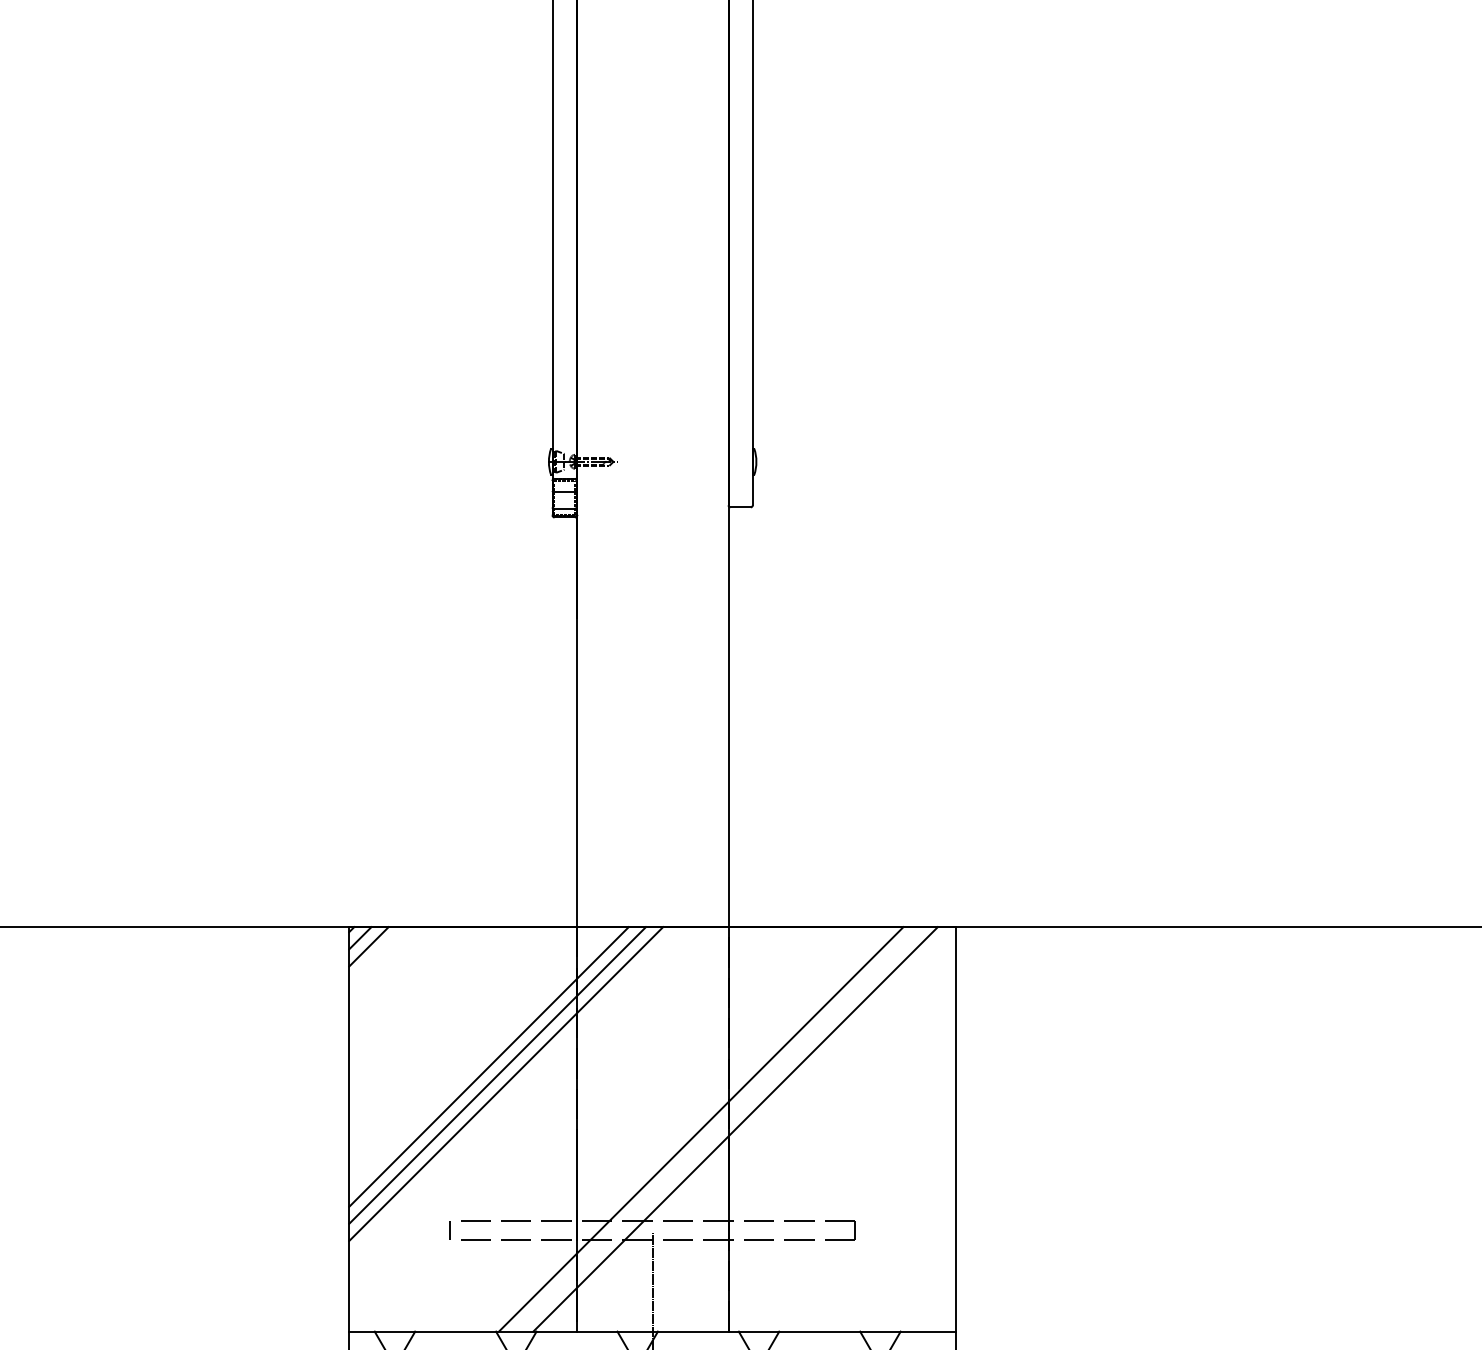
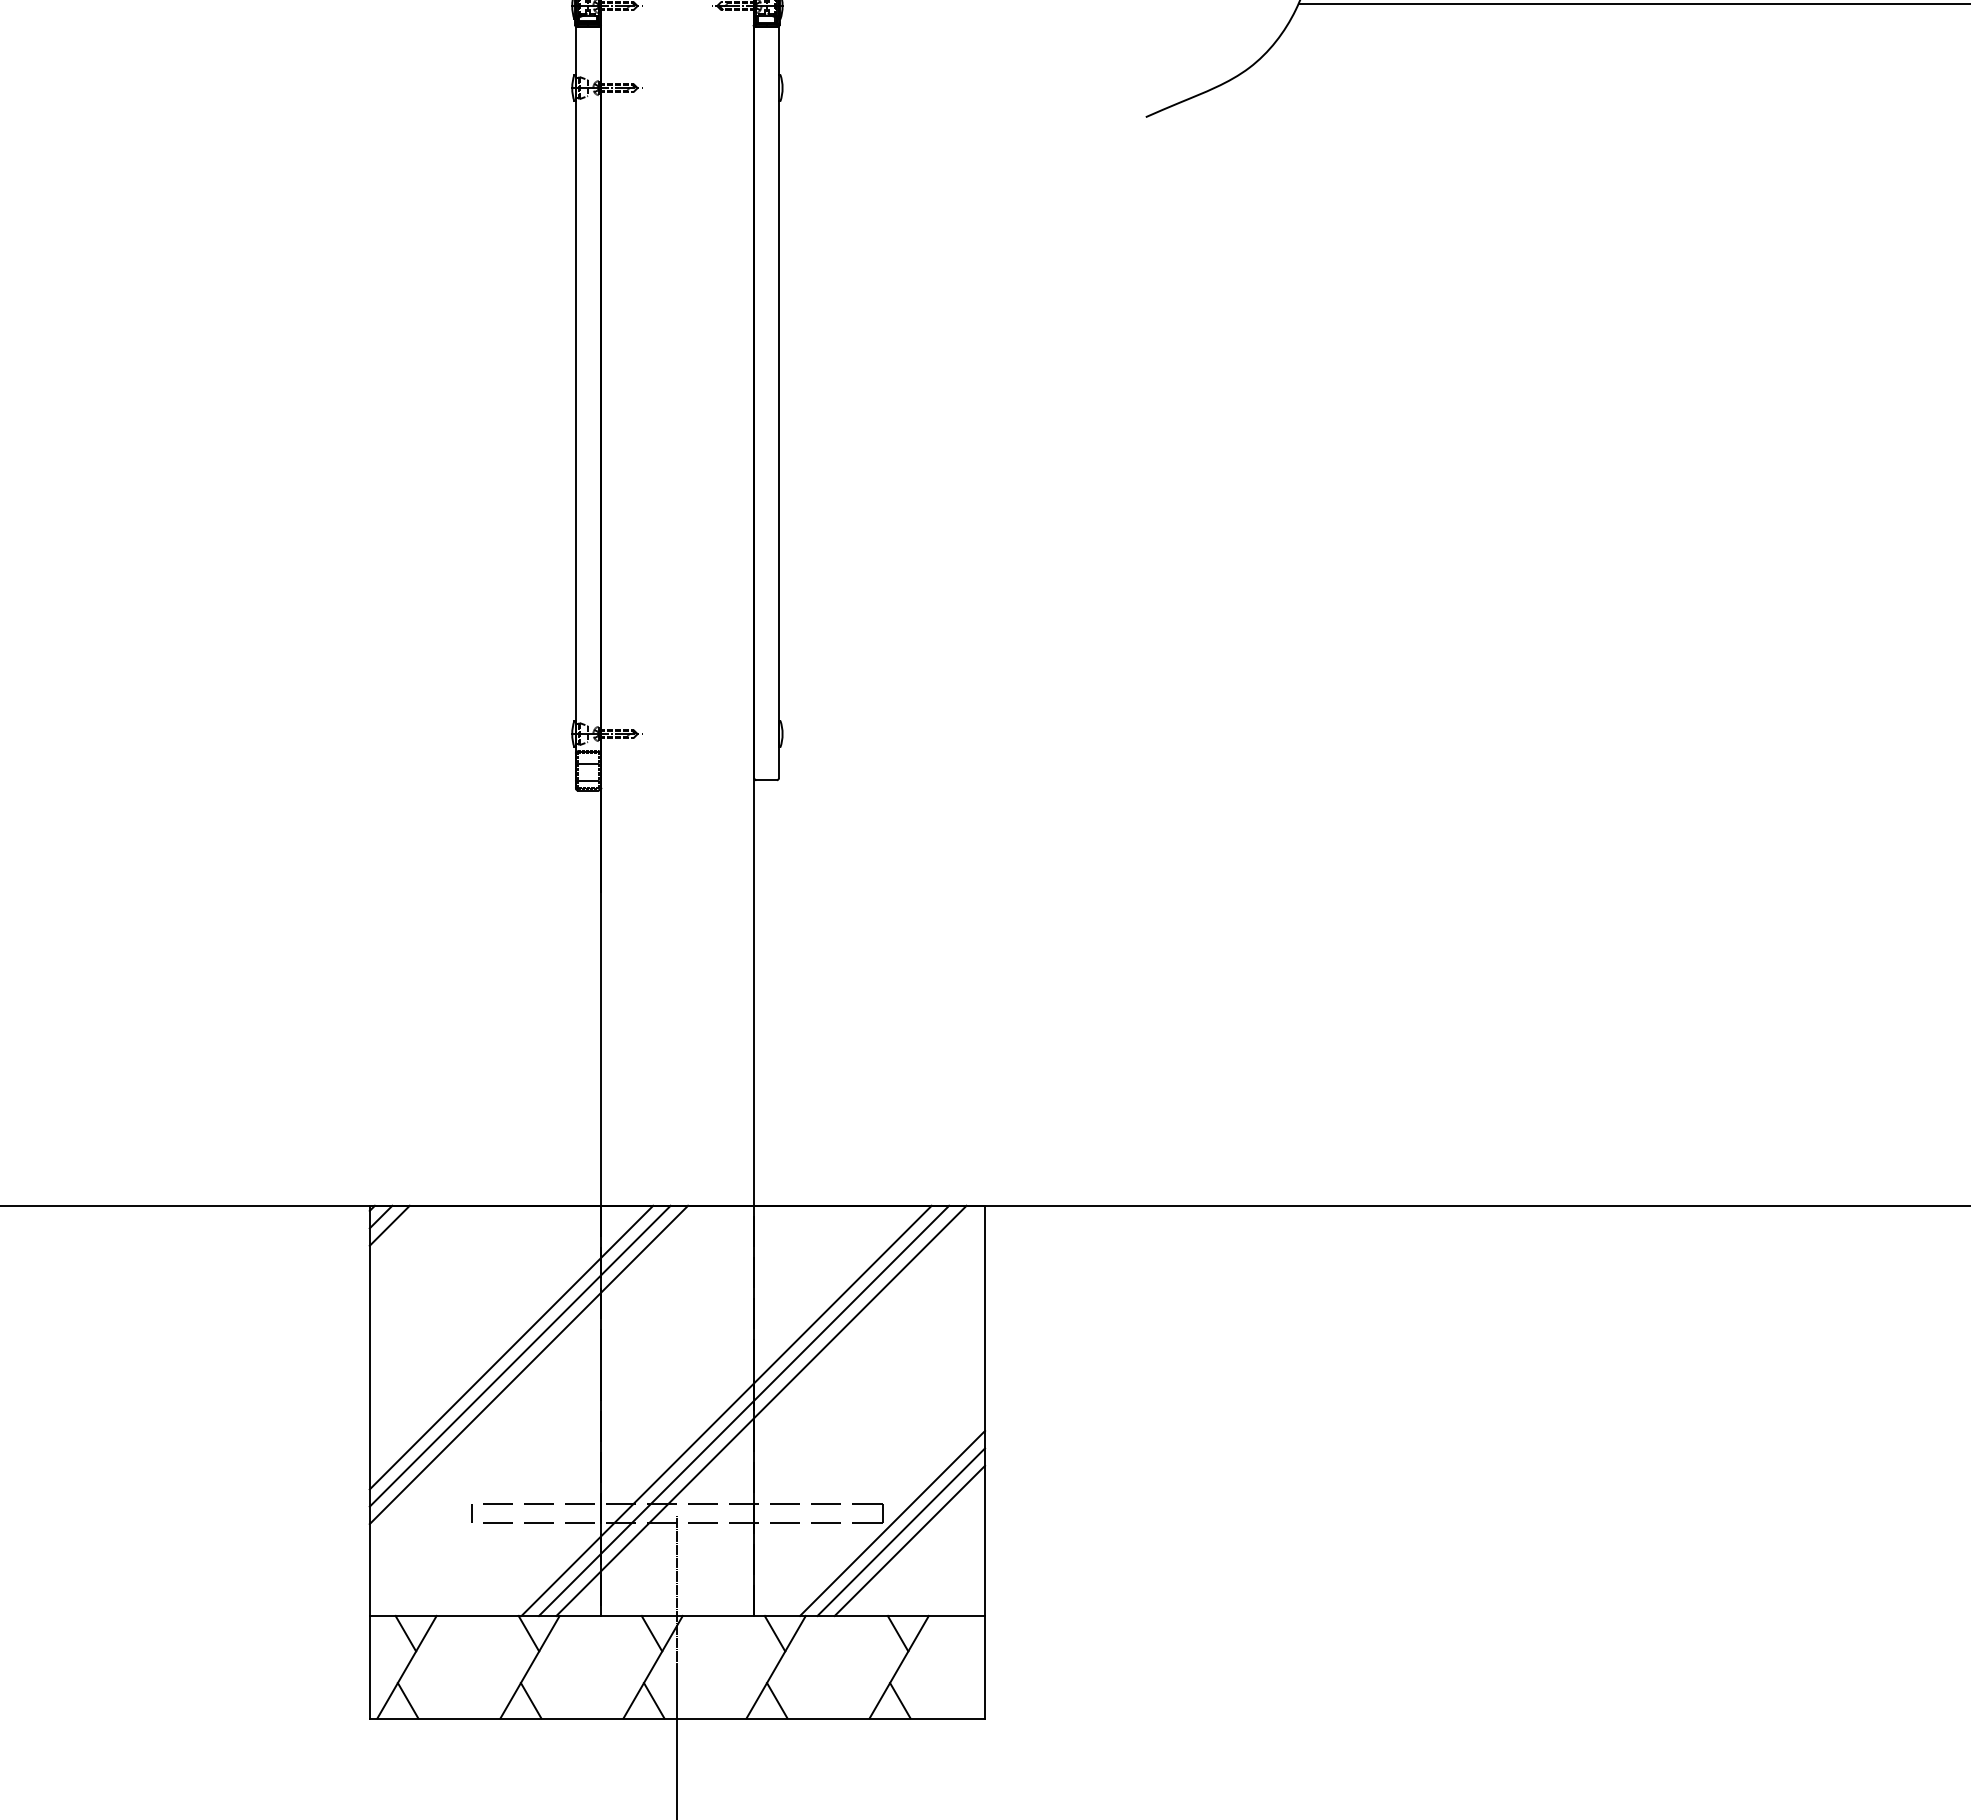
line: (717, 1128) -> (743, 1410), added
line: (864, 1239) -> (892, 1522), added
line: (873, 1248) -> (901, 1531), added
line: (881, 1257) -> (909, 1540), added

